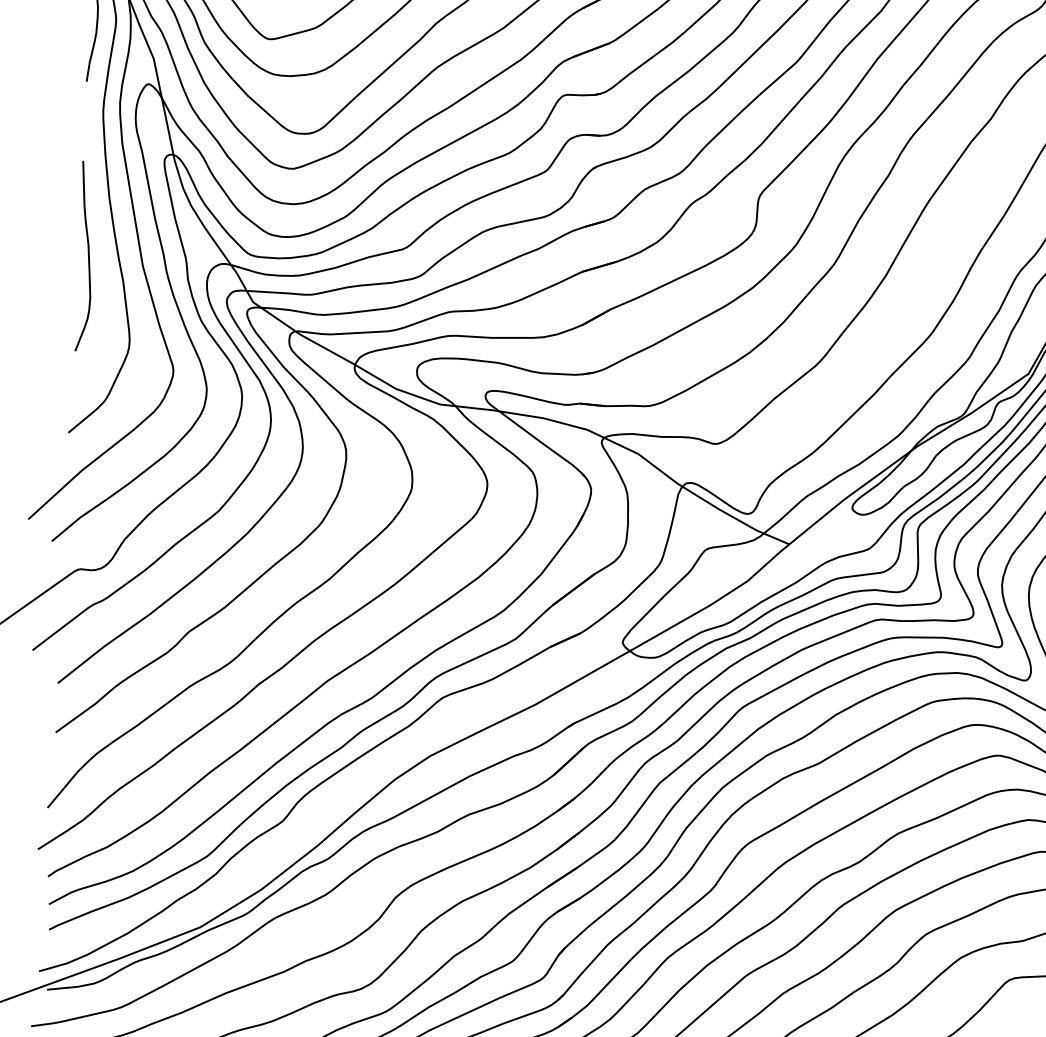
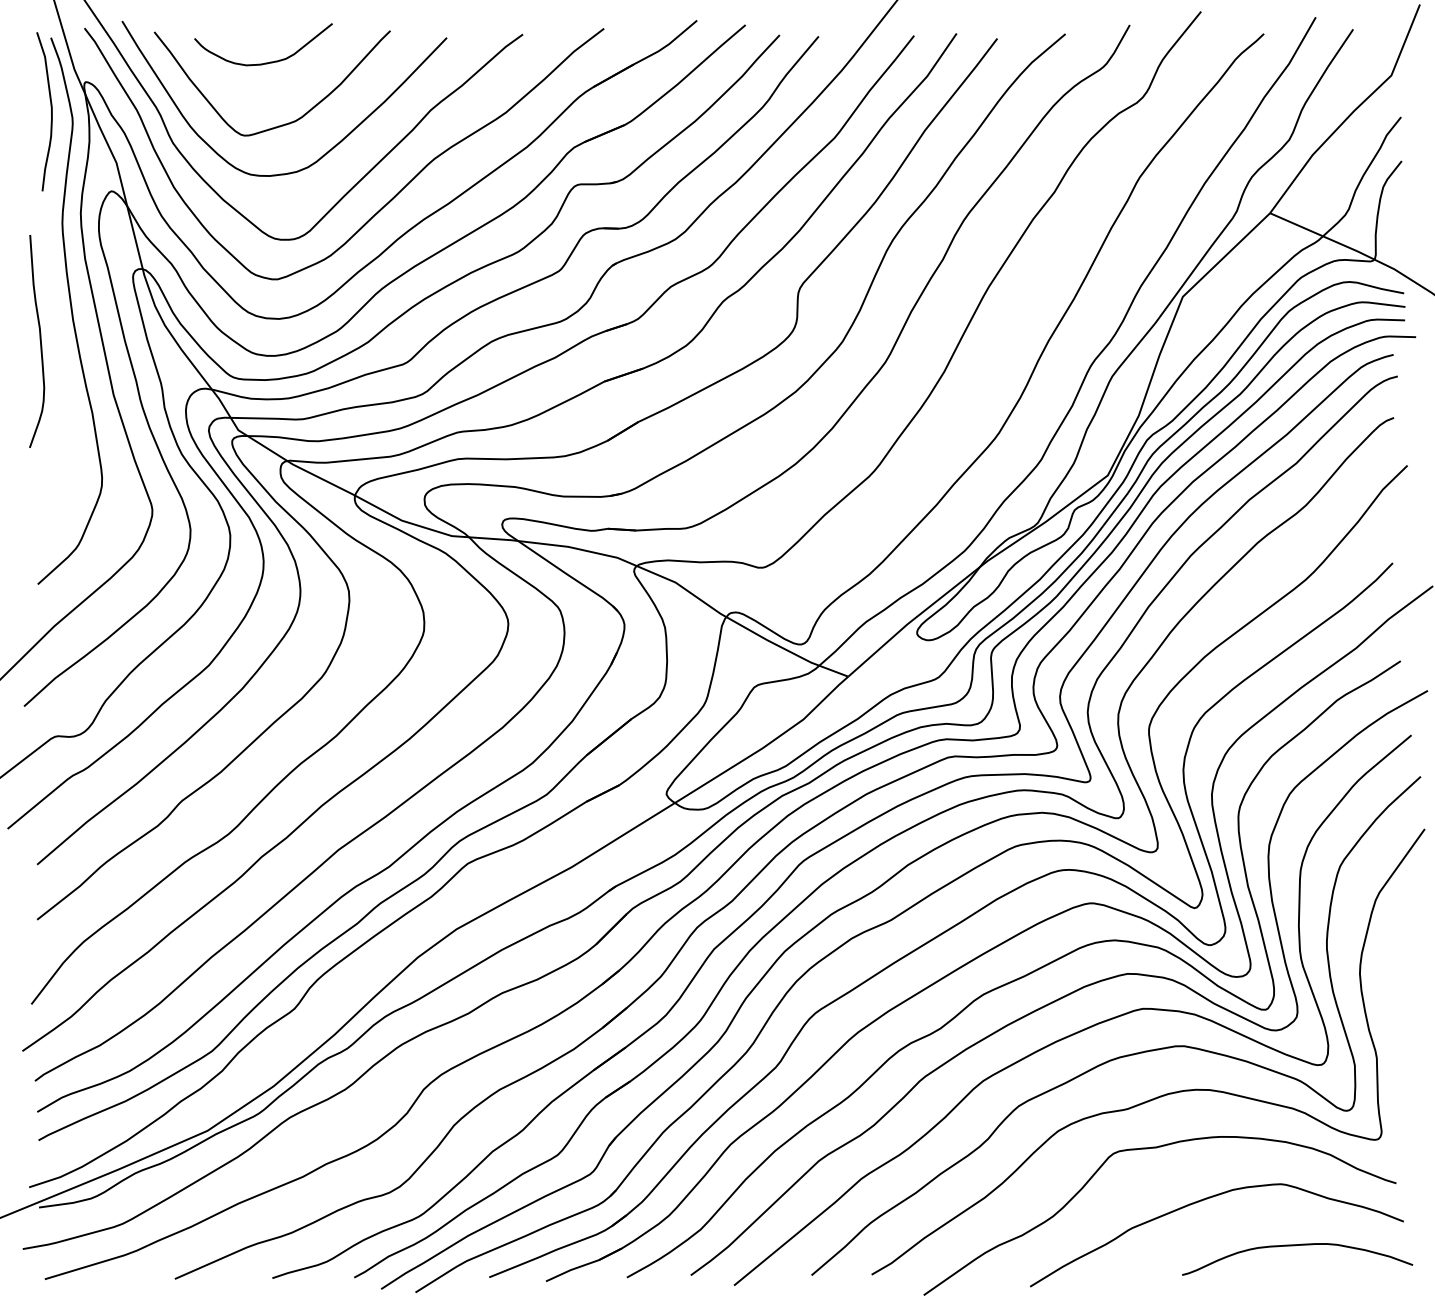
curve: (87, 255) -> (39, 340), moved

